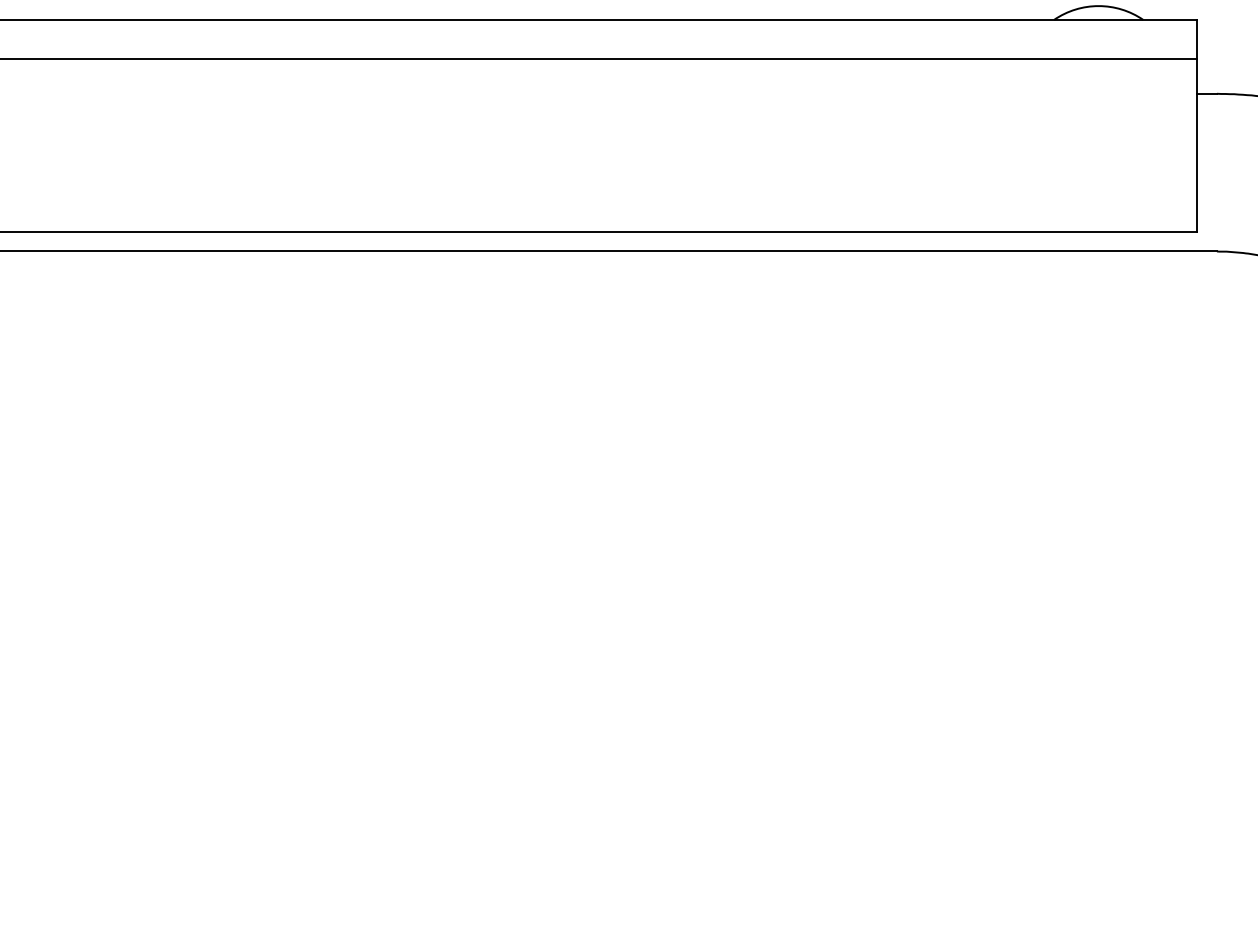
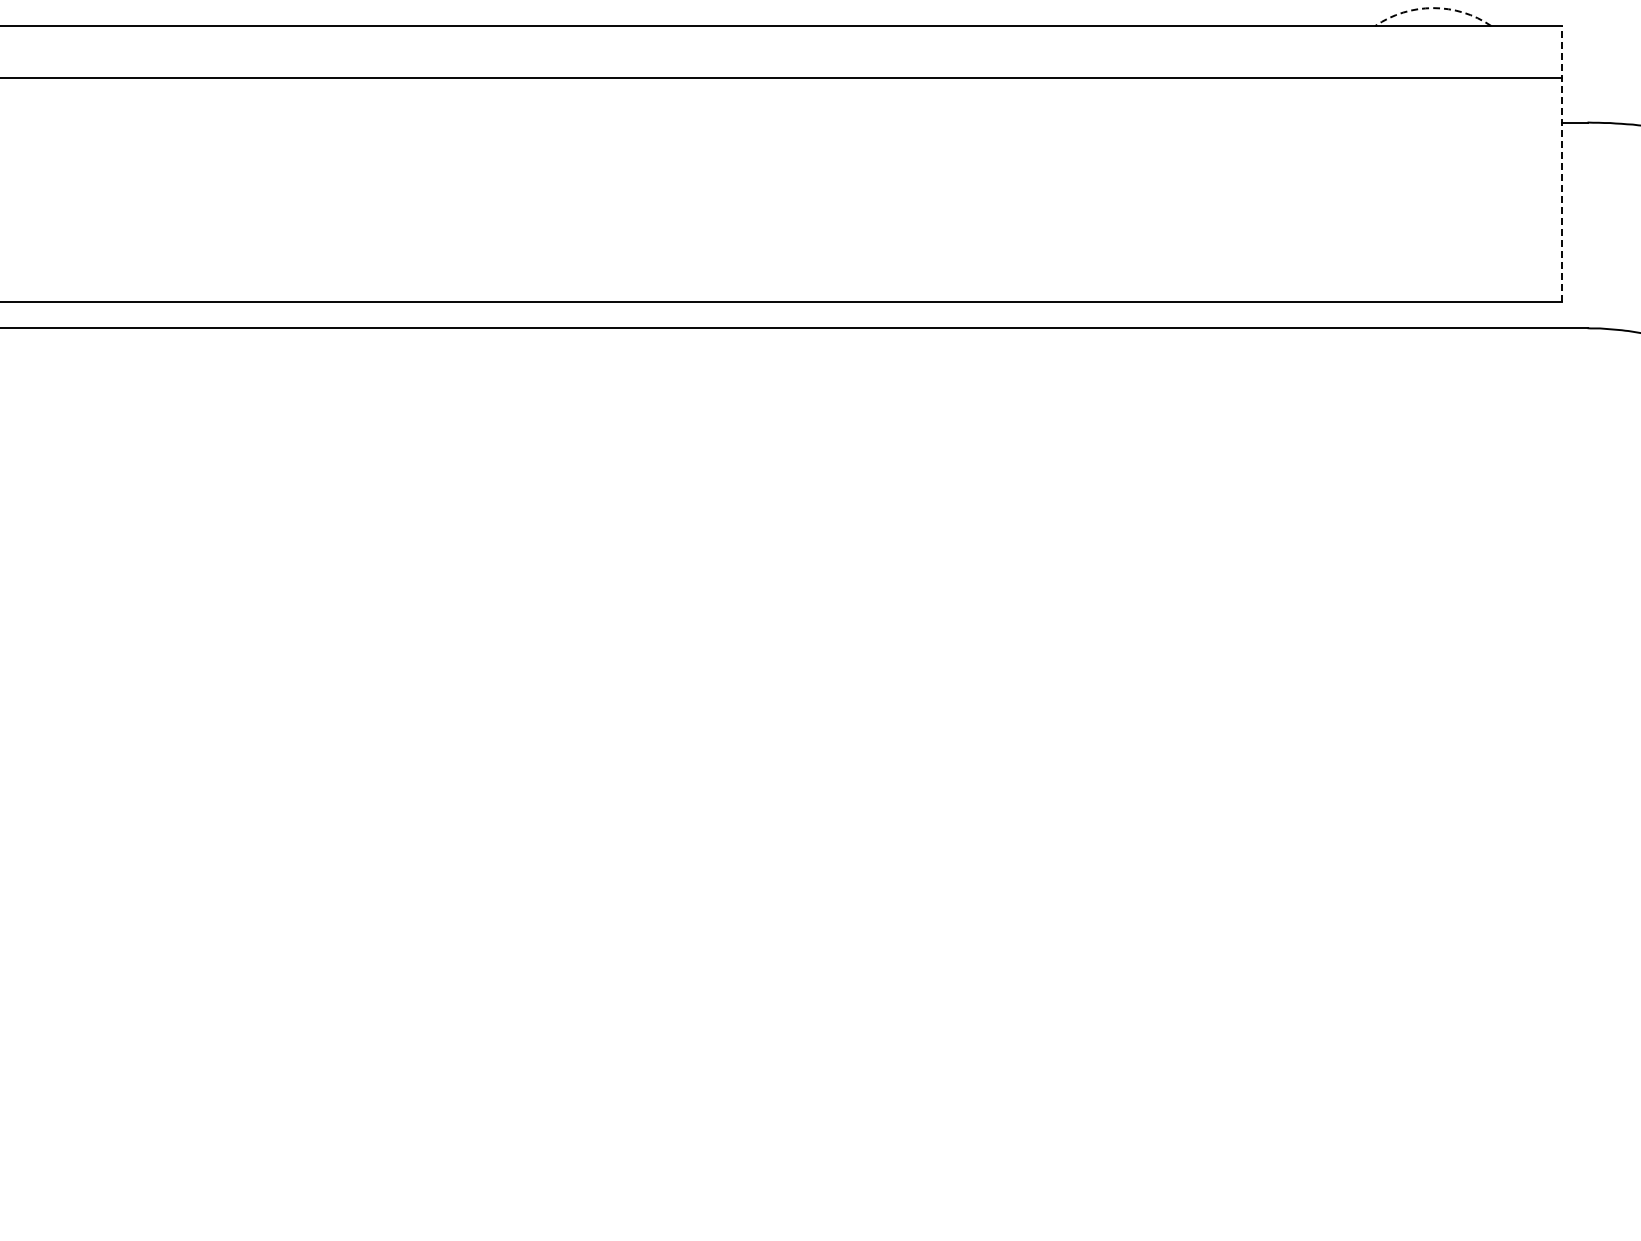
arc: (1098, 6) -> (1433, 8), solid -> dashed
line: (1196, 125) -> (1561, 163), solid -> dashed

